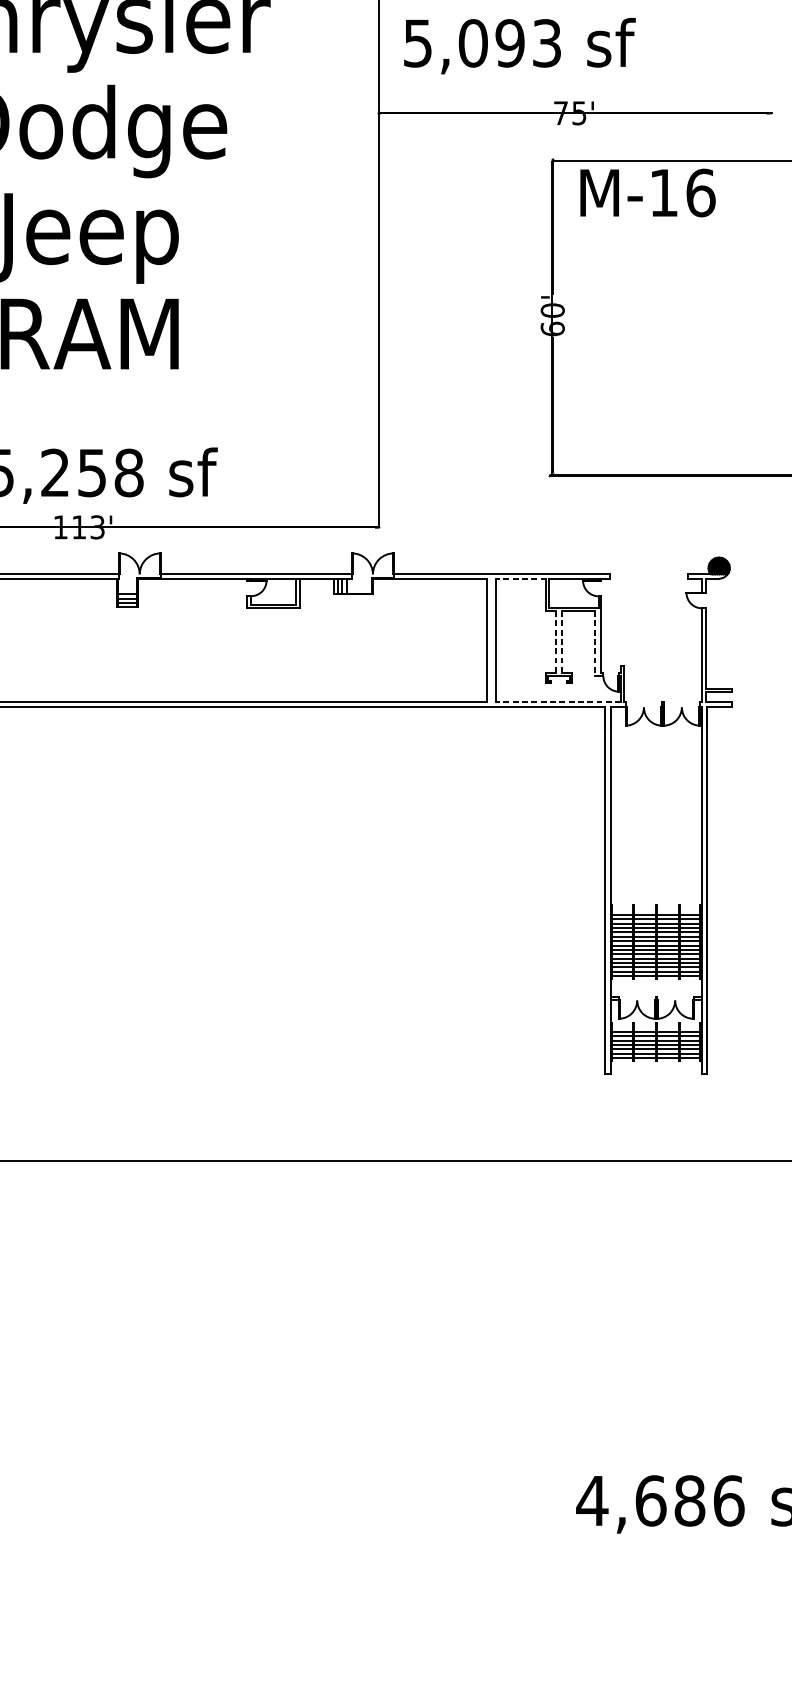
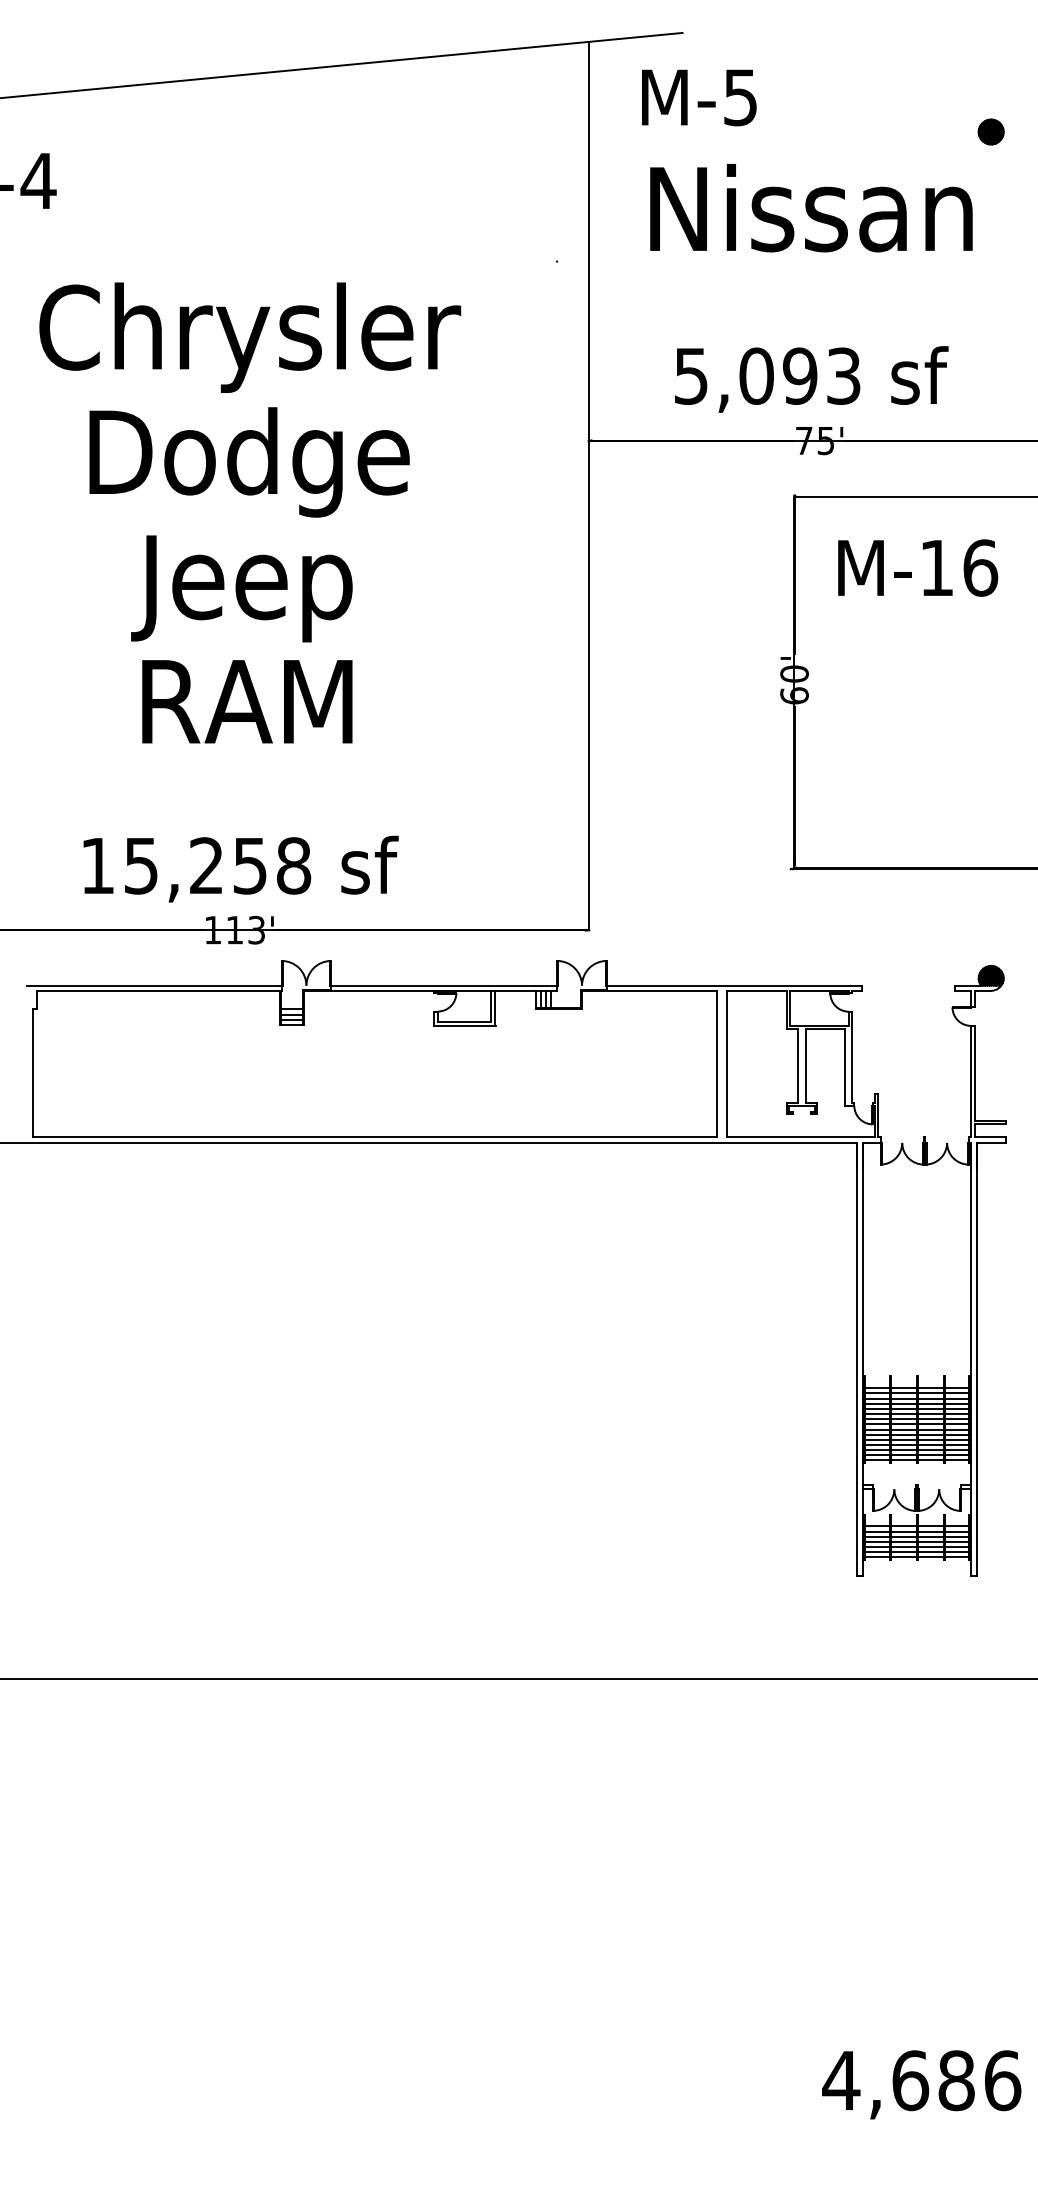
text: (519, 46) -> (811, 379), moved
text: (648, 192) -> (918, 567), moved
line: (521, 578) -> (757, 990), dashed -> solid
line: (556, 641) -> (798, 1065), dashed -> solid
line: (562, 641) -> (805, 1065), dashed -> solid
line: (595, 643) -> (844, 1067), dashed -> solid
line: (558, 701) -> (801, 1136), dashed -> solid

